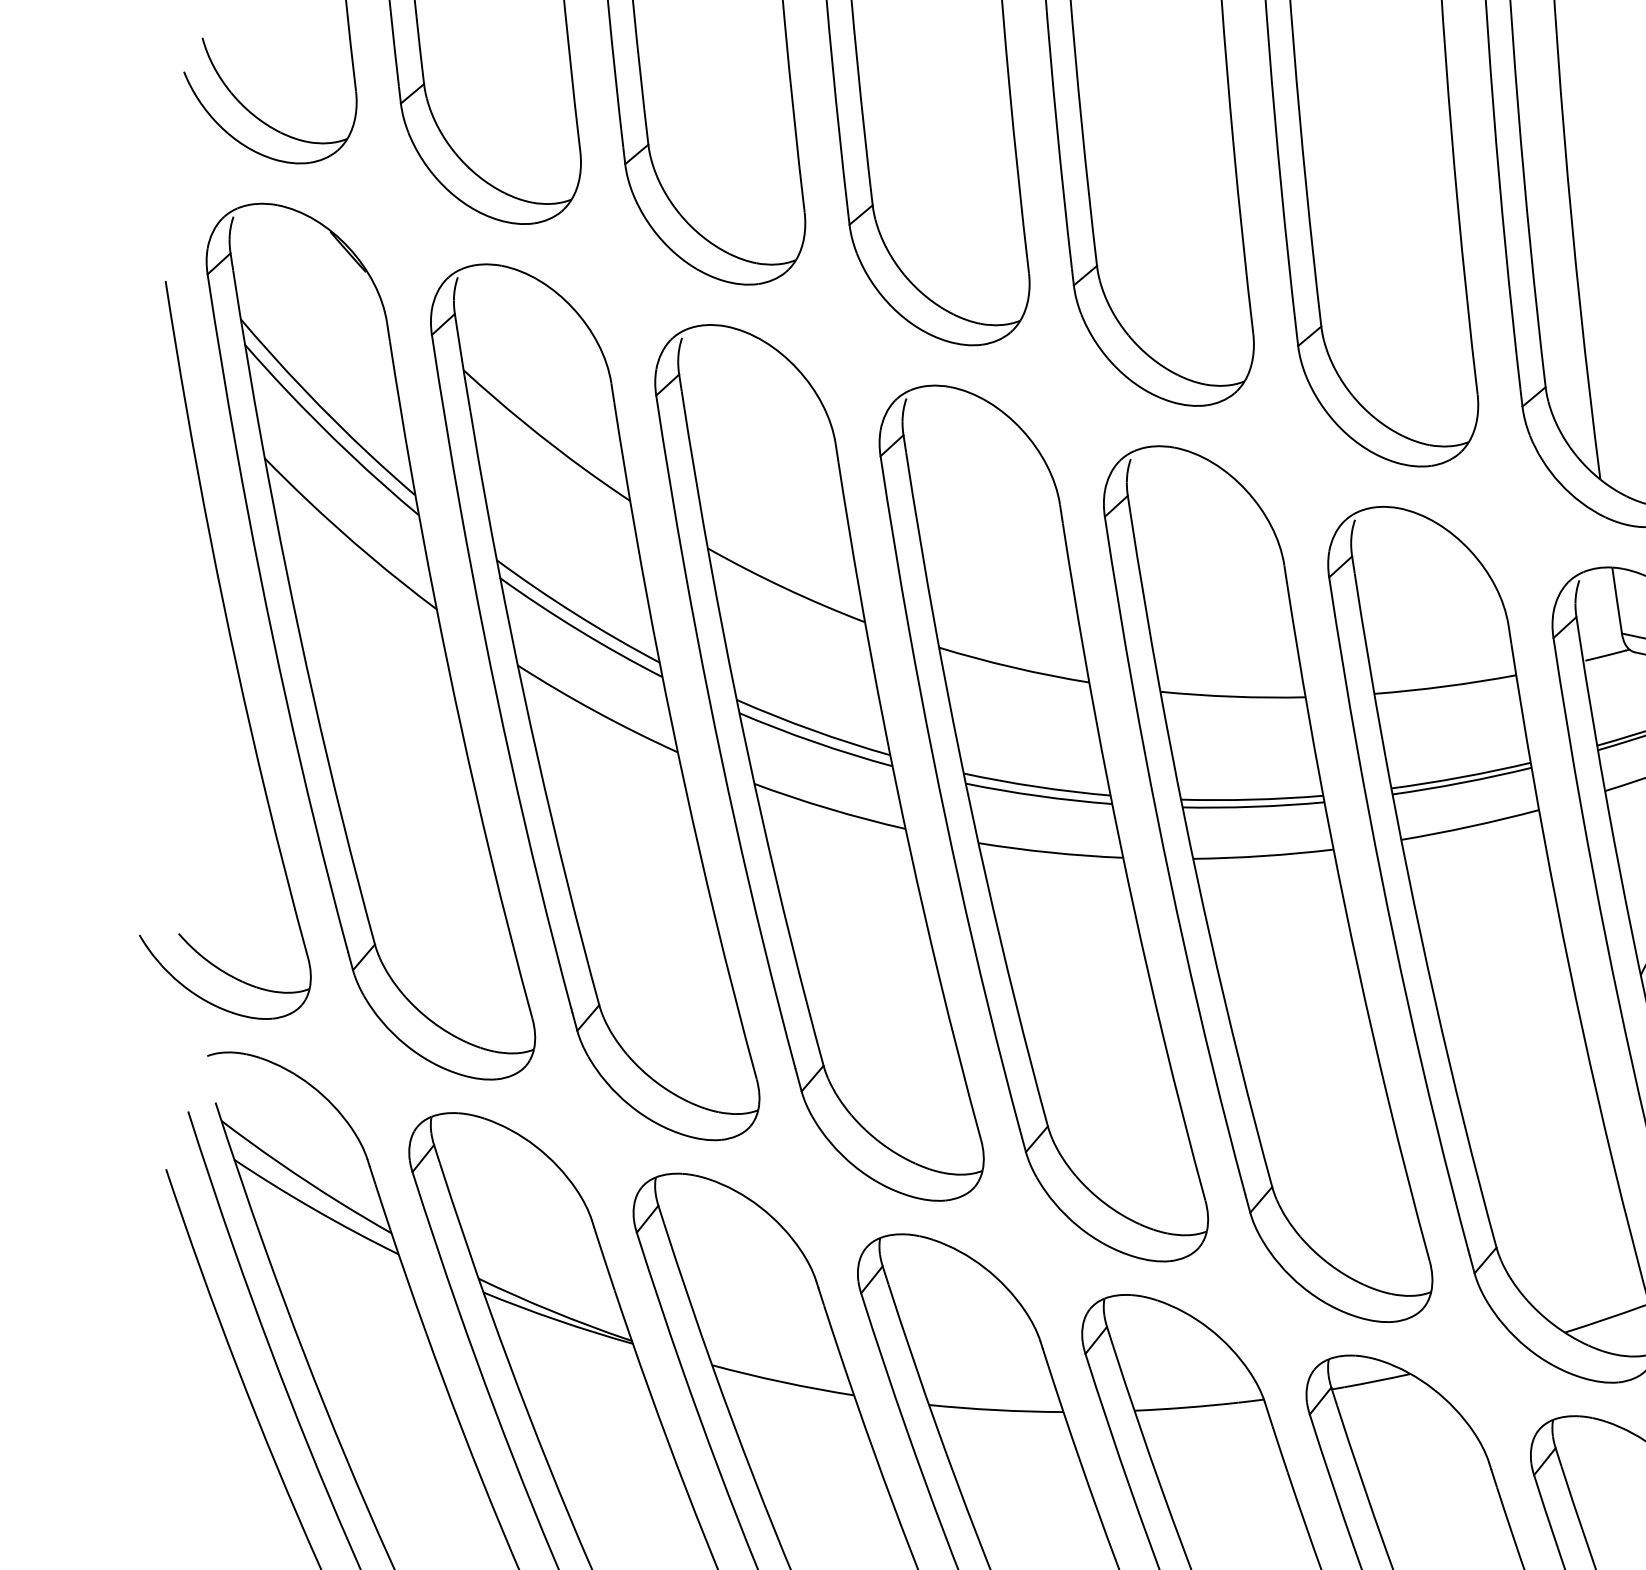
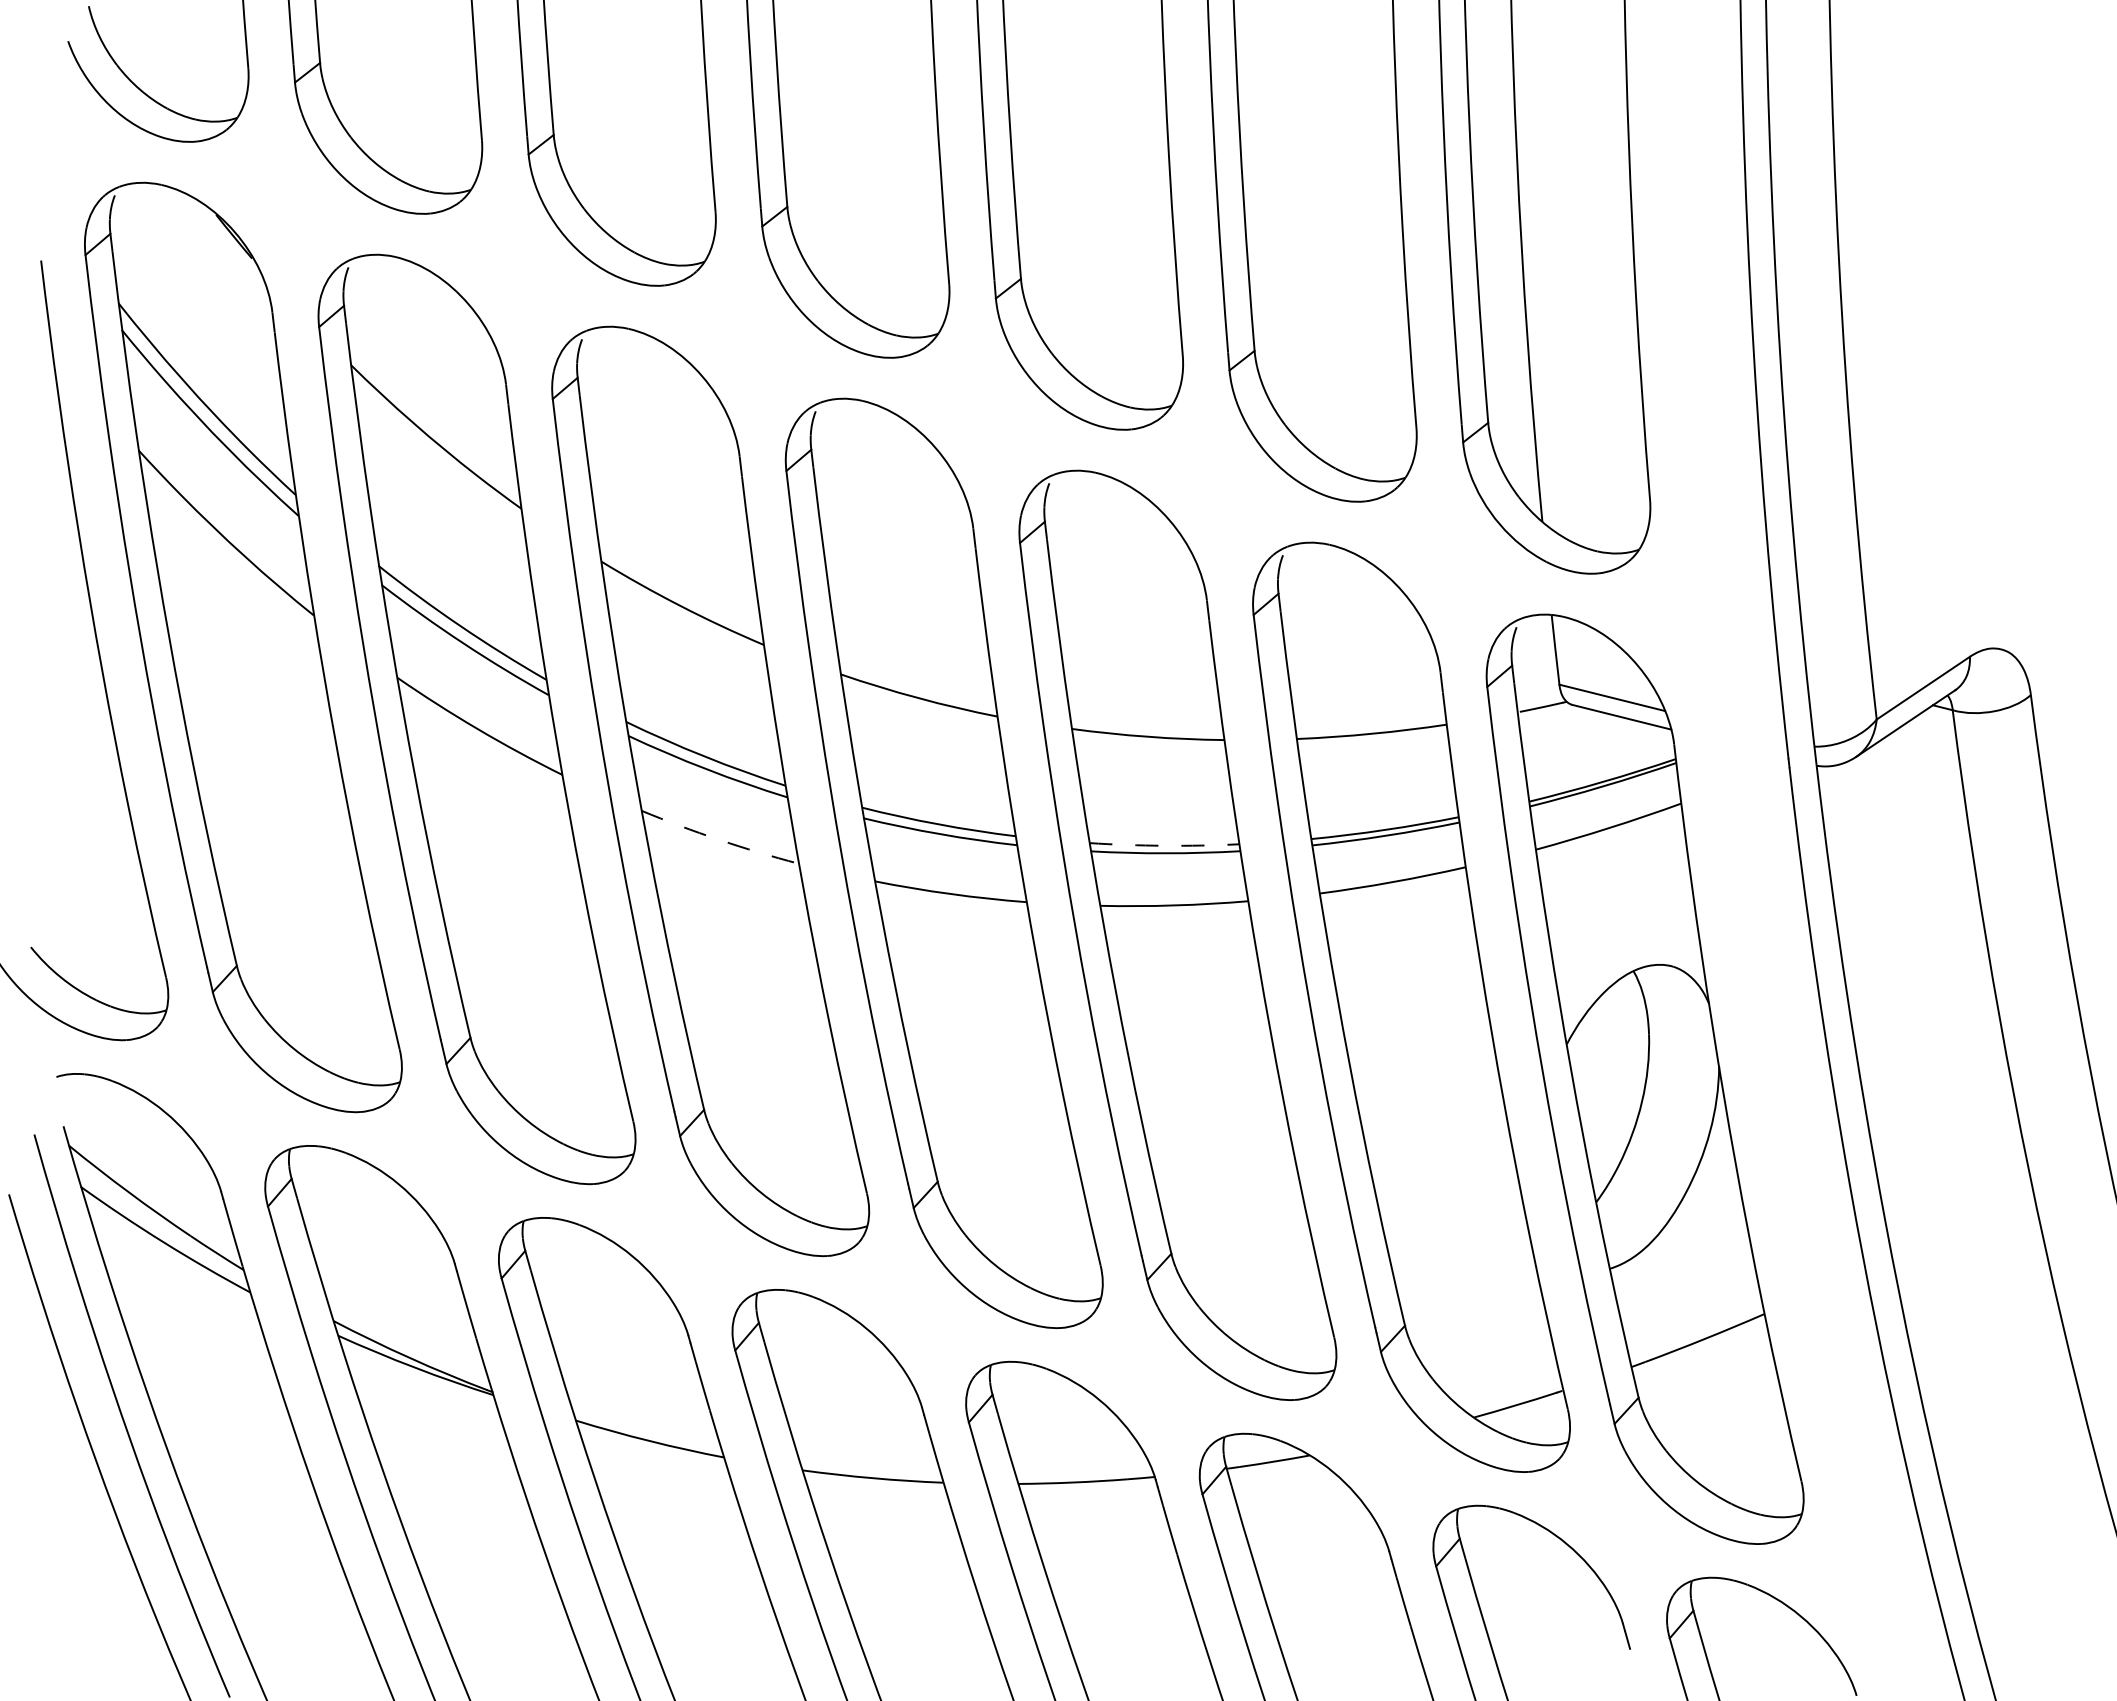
arc: (1252, 799) -> (1164, 845), solid -> dashed
arc: (829, 808) -> (719, 839), solid -> dashed

